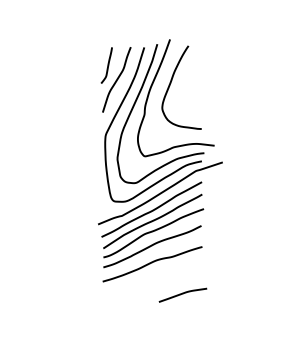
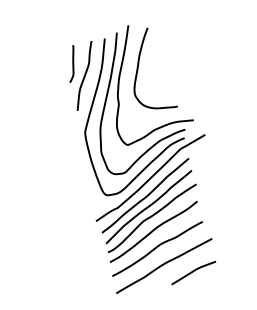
curve: (155, 281) -> (163, 265), added

